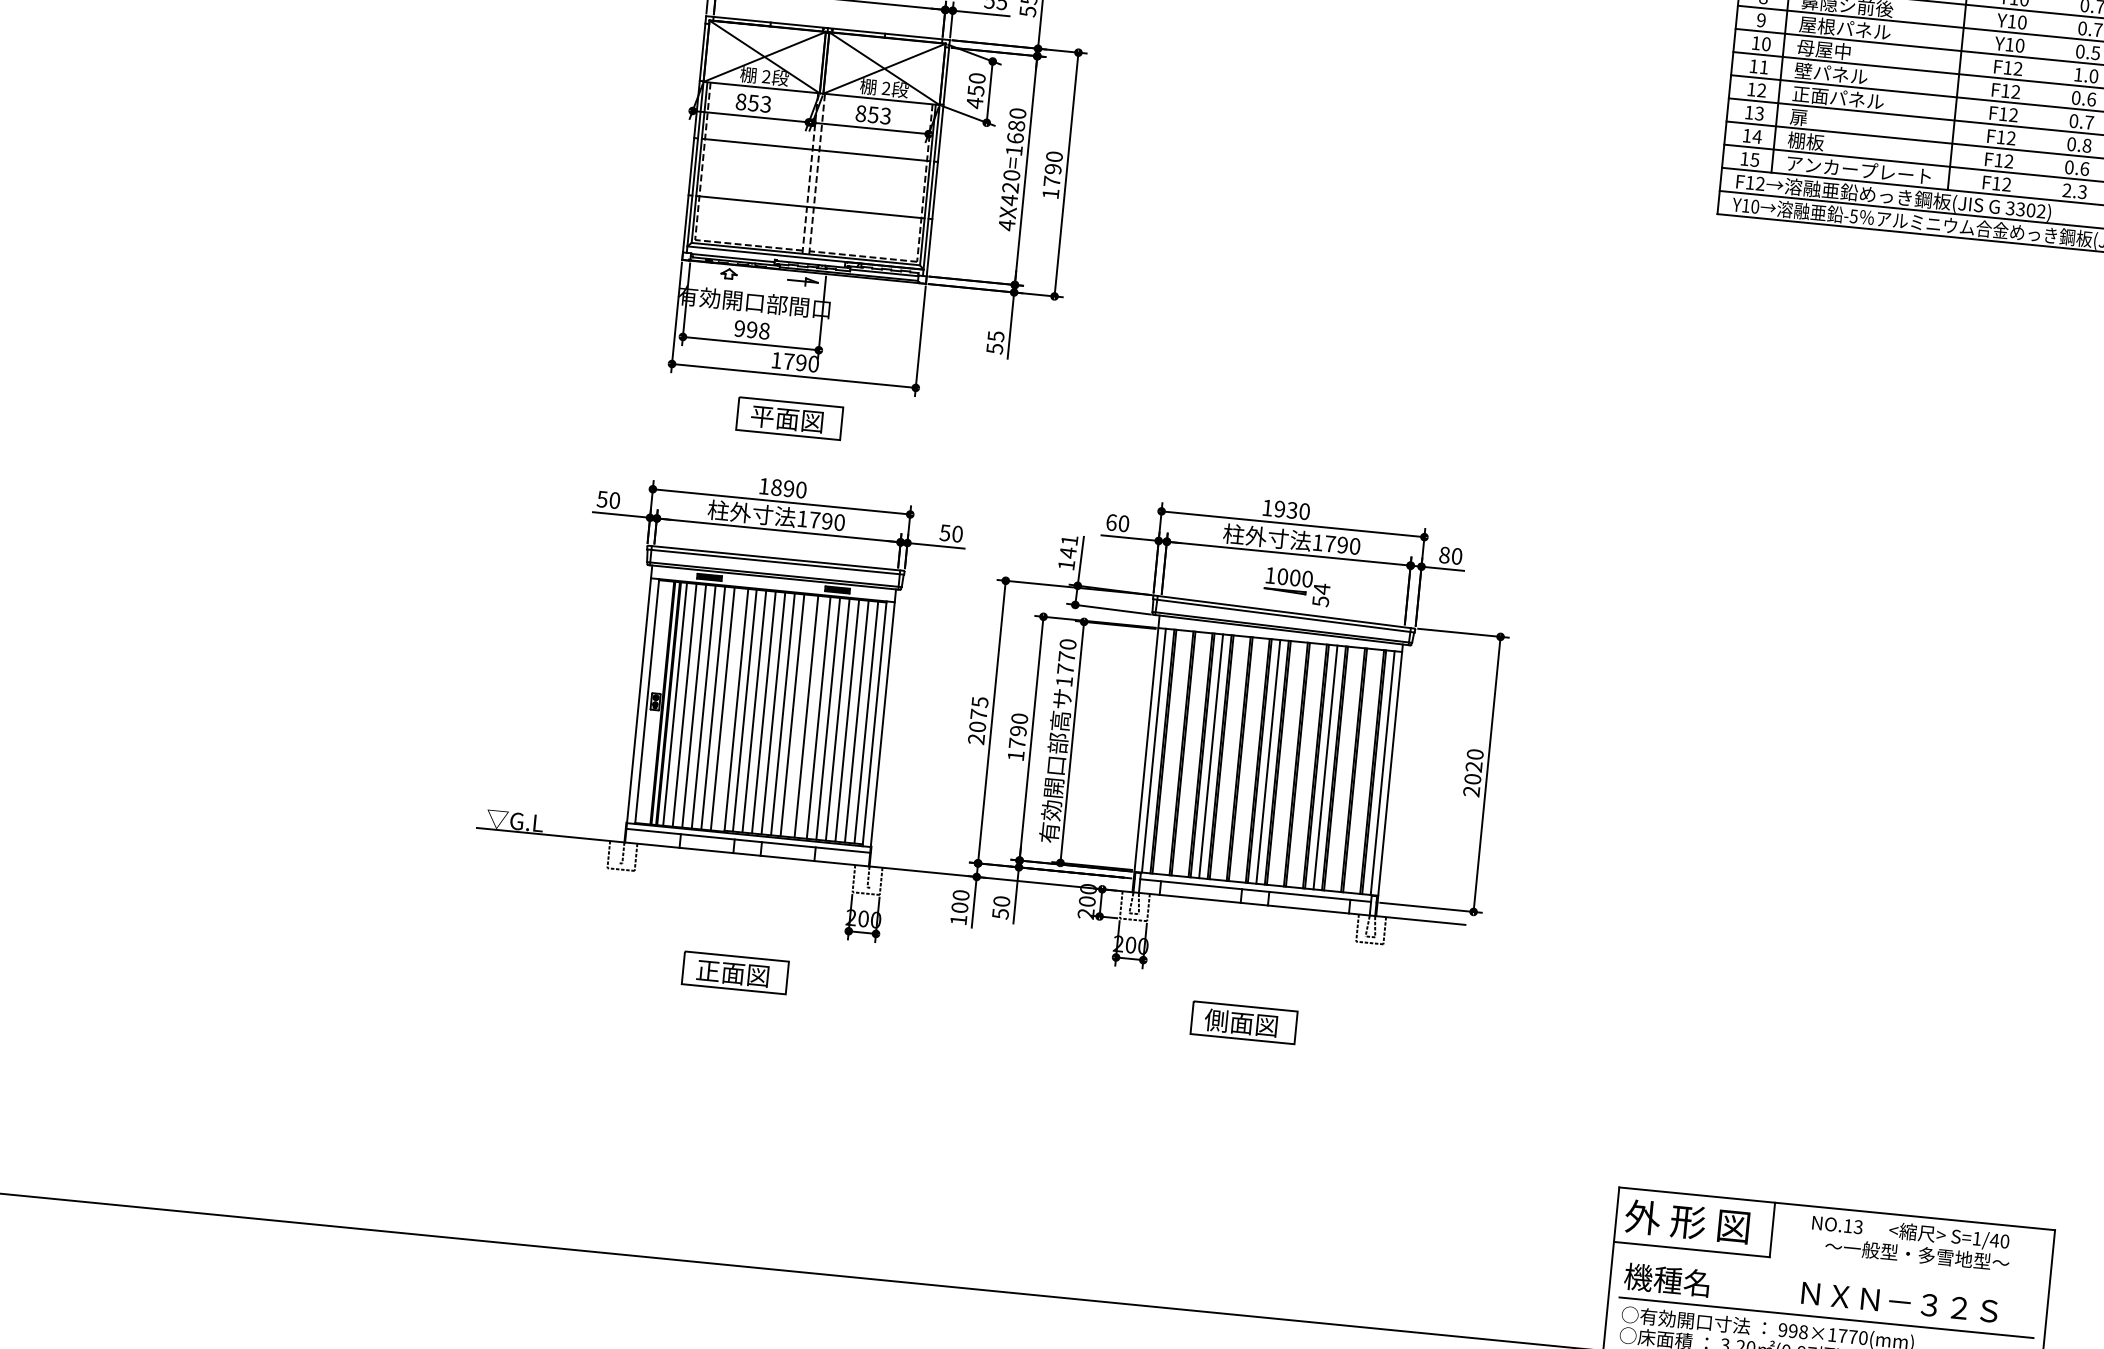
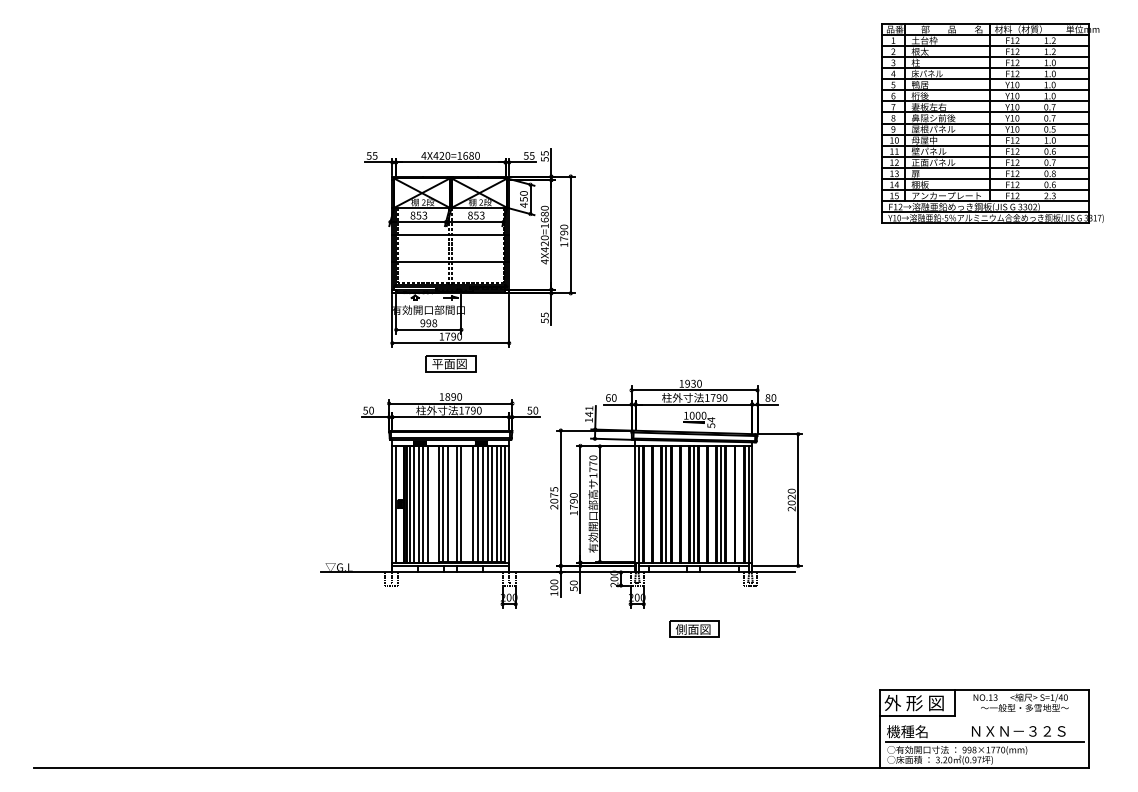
line: (722, 708) -> (432, 504), removed
line: (764, 712) -> (452, 504), removed
line: (791, 715) -> (465, 504), removed
part: (734, 971) -> (450, 628), removed

